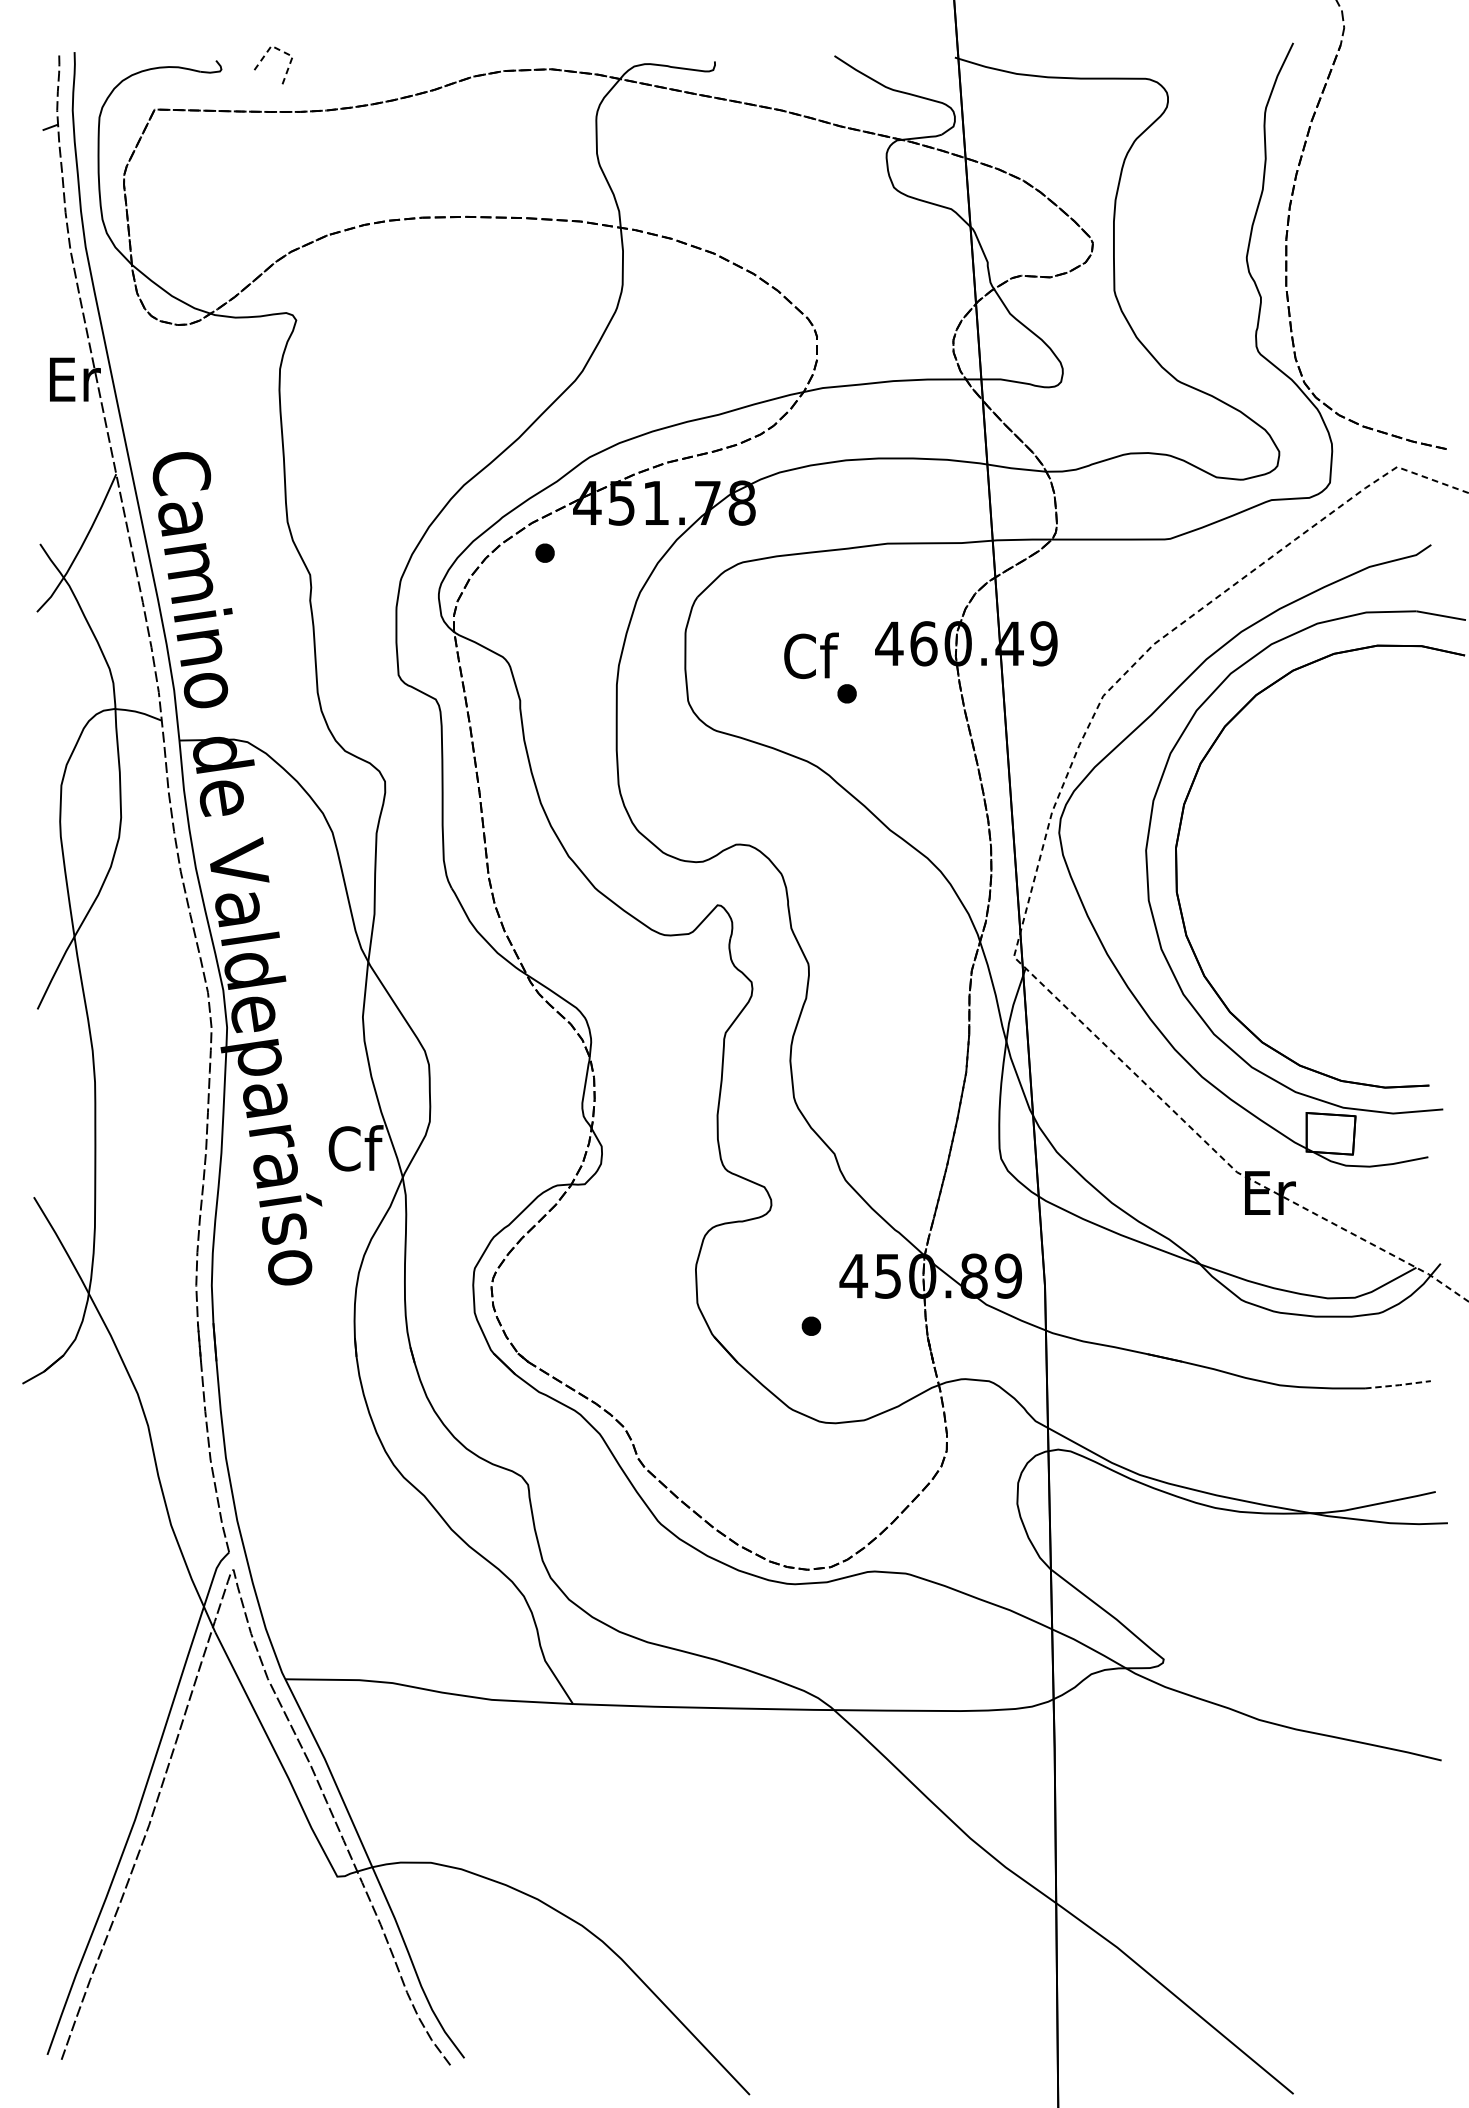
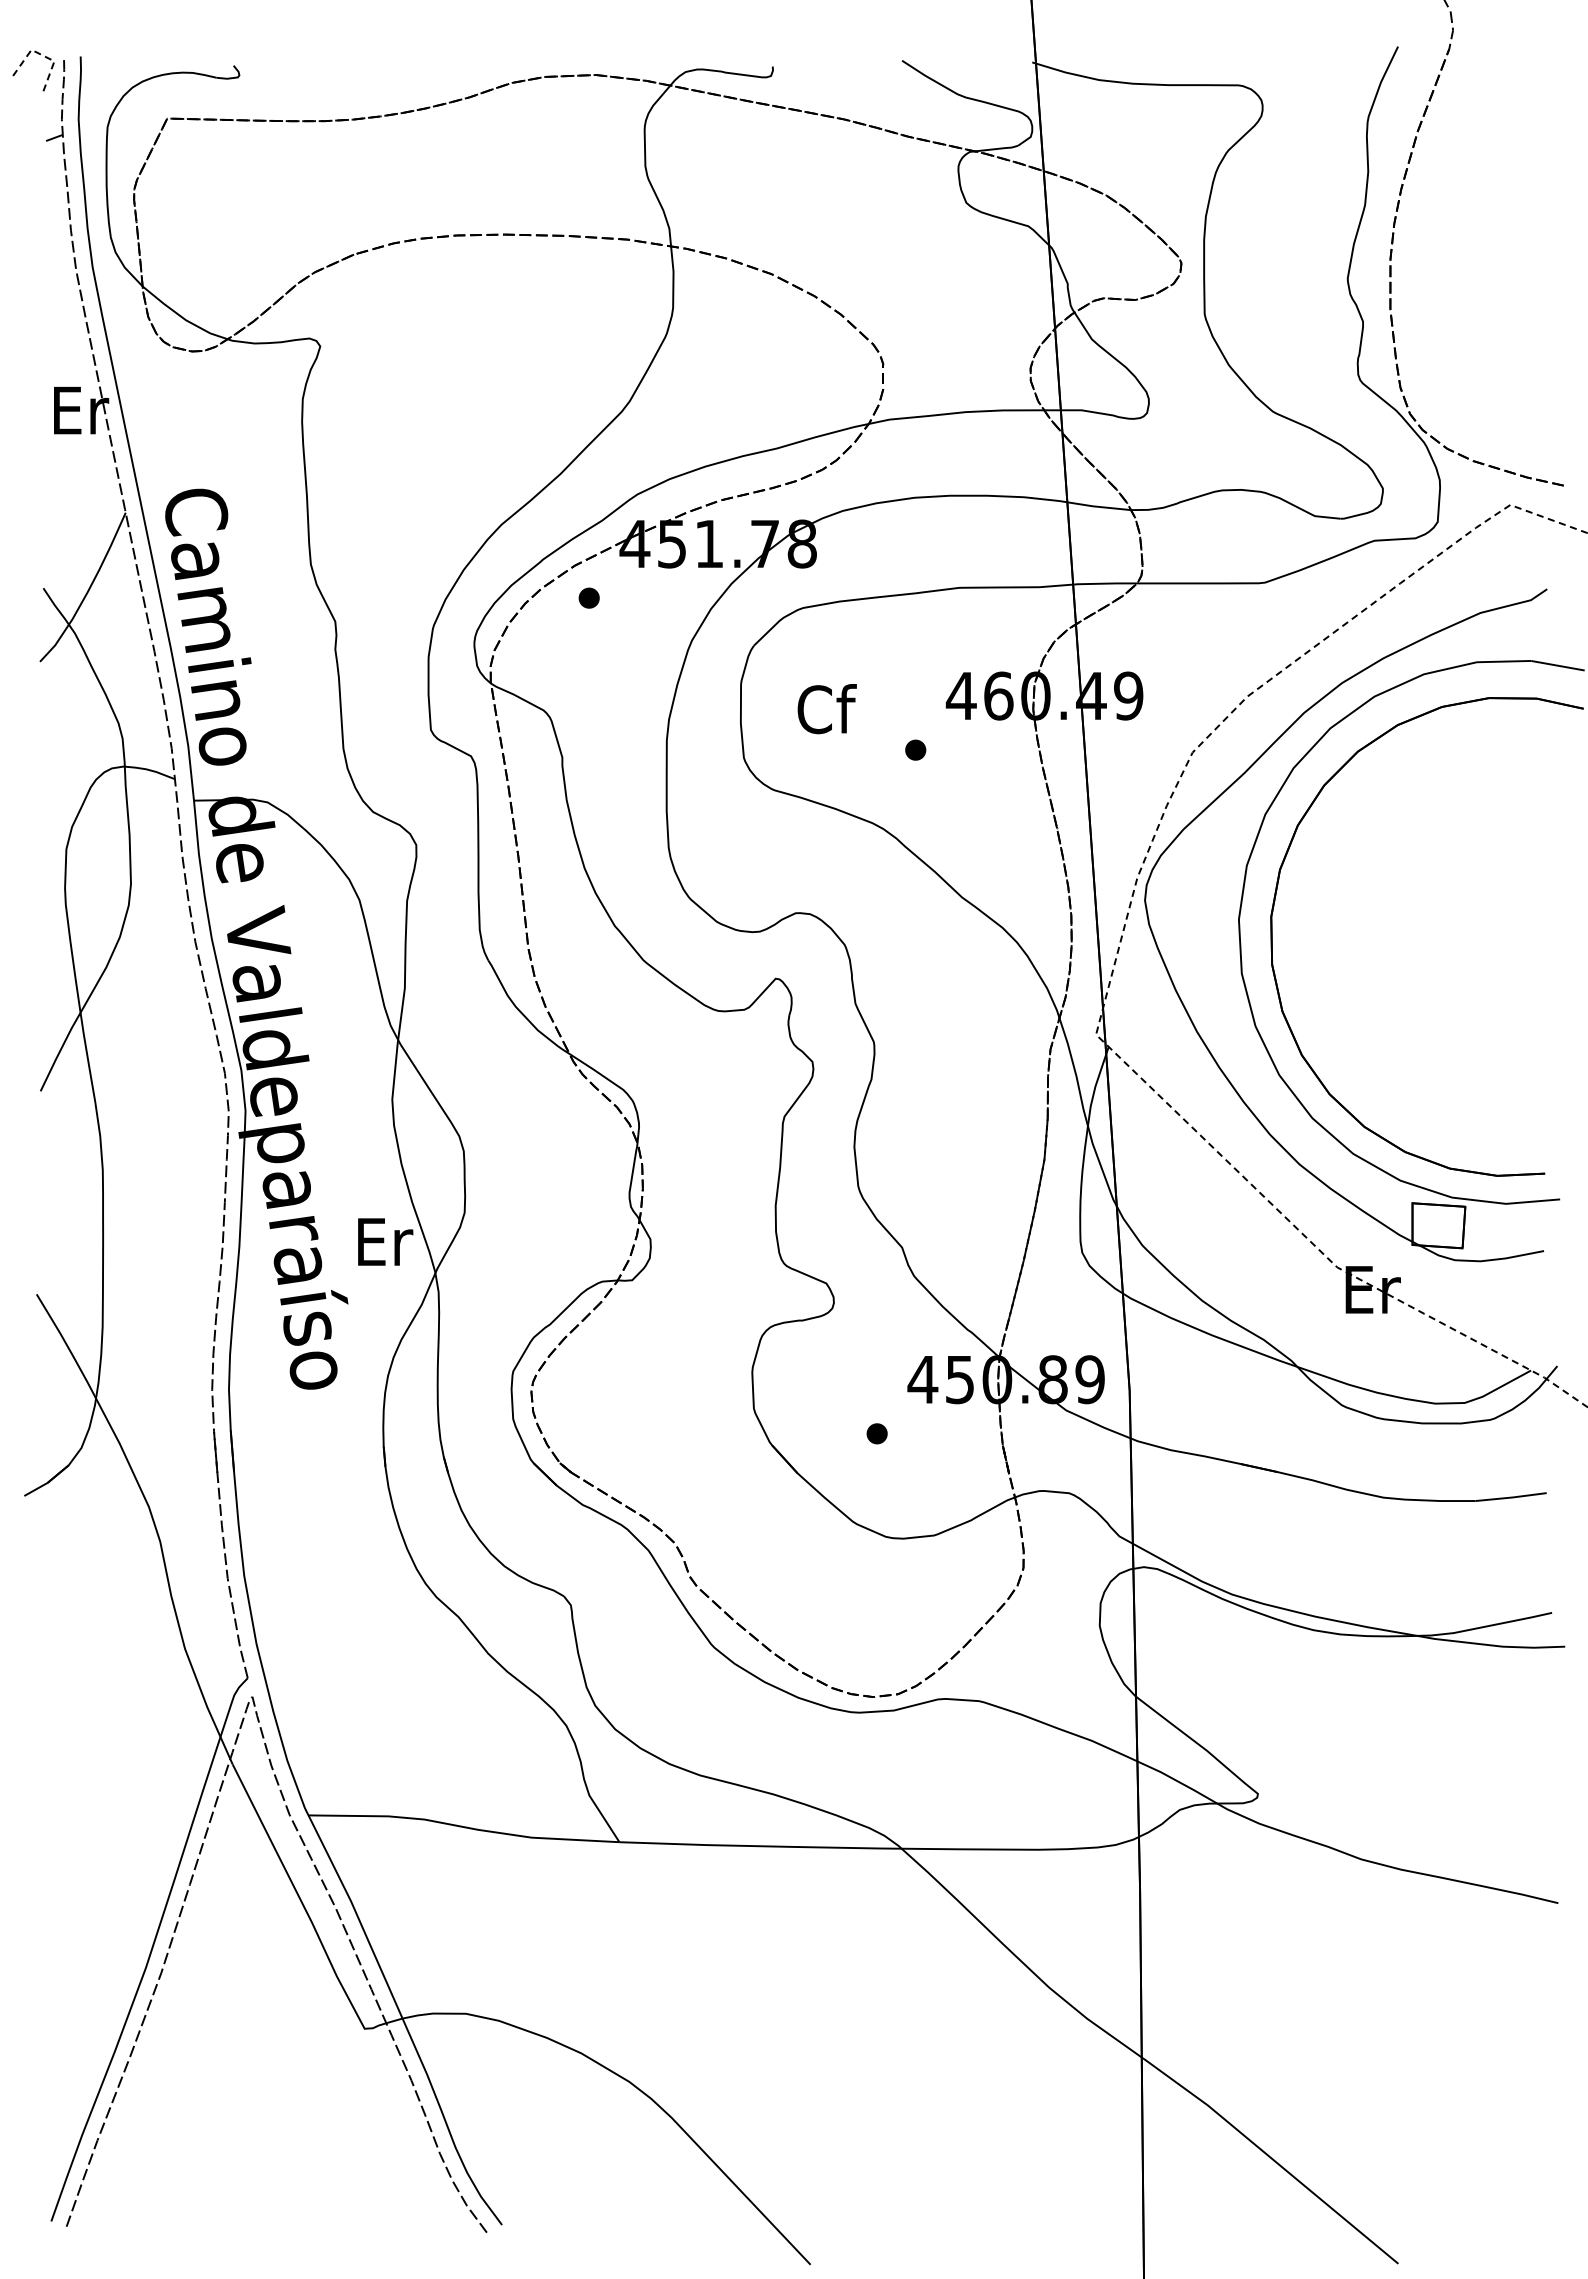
line: (264, 58) -> (23, 63), moved
text: (810, 656) -> (826, 709), moved
text: (355, 1148) -> (384, 1241), Cf -> Er
line: (1399, 1385) -> (1512, 1497), dashed -> solid

